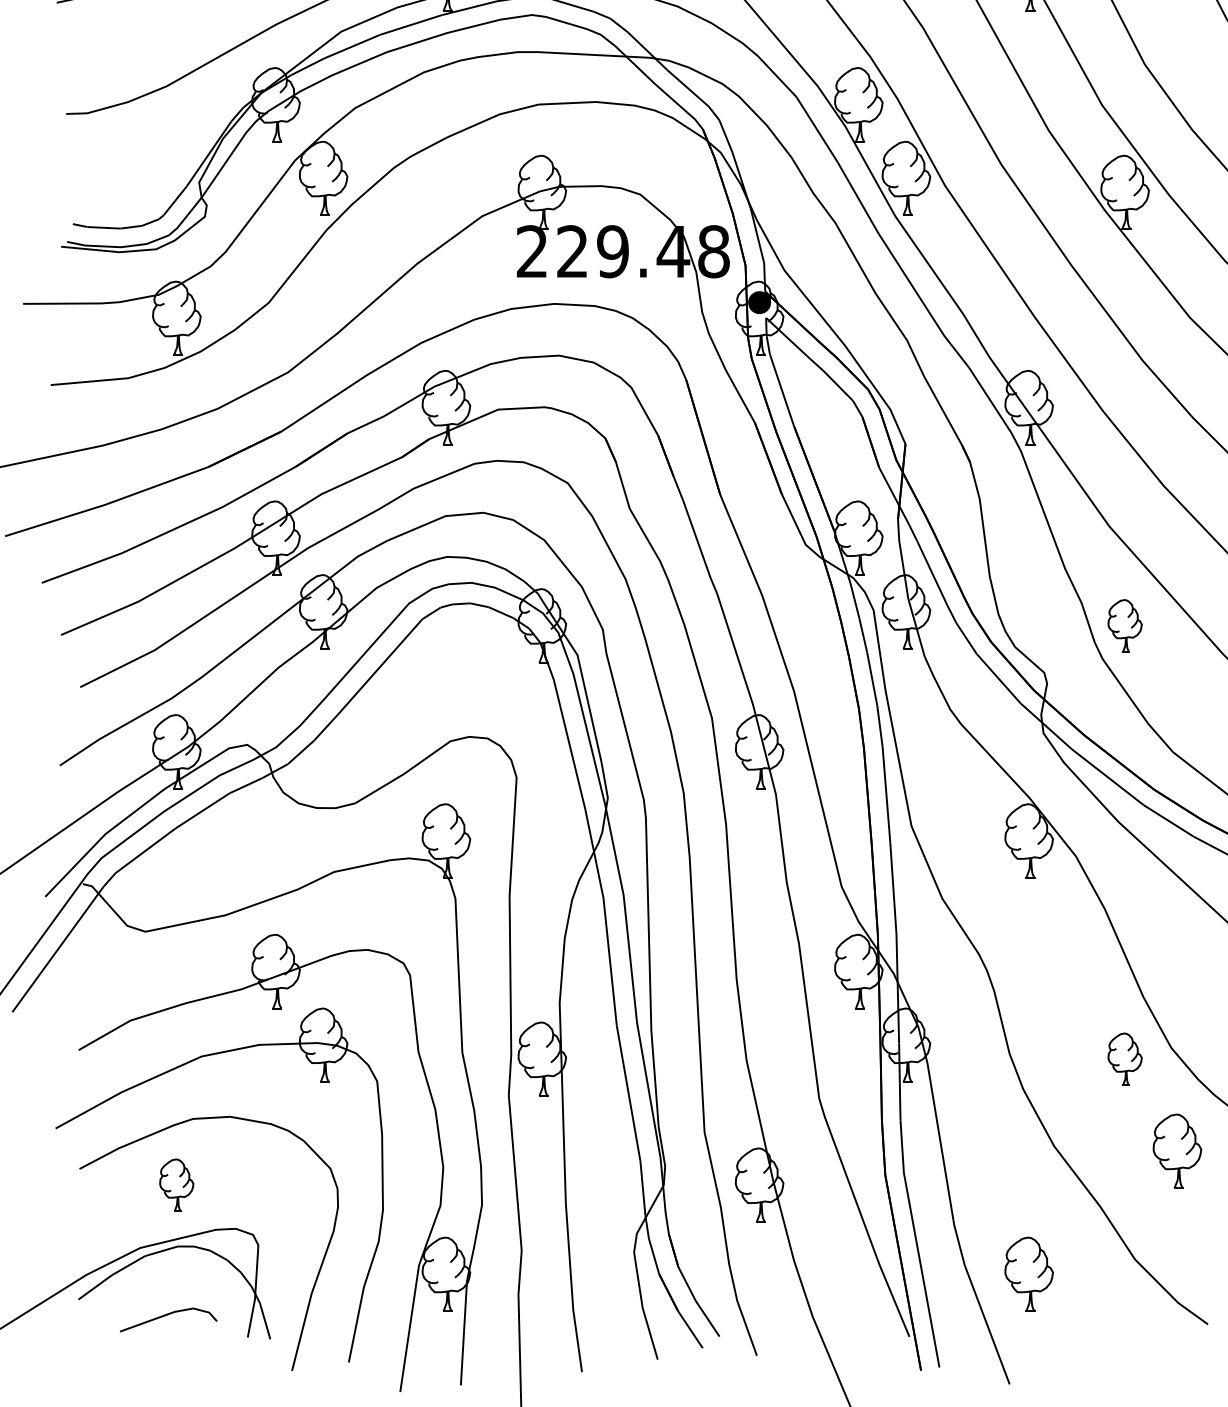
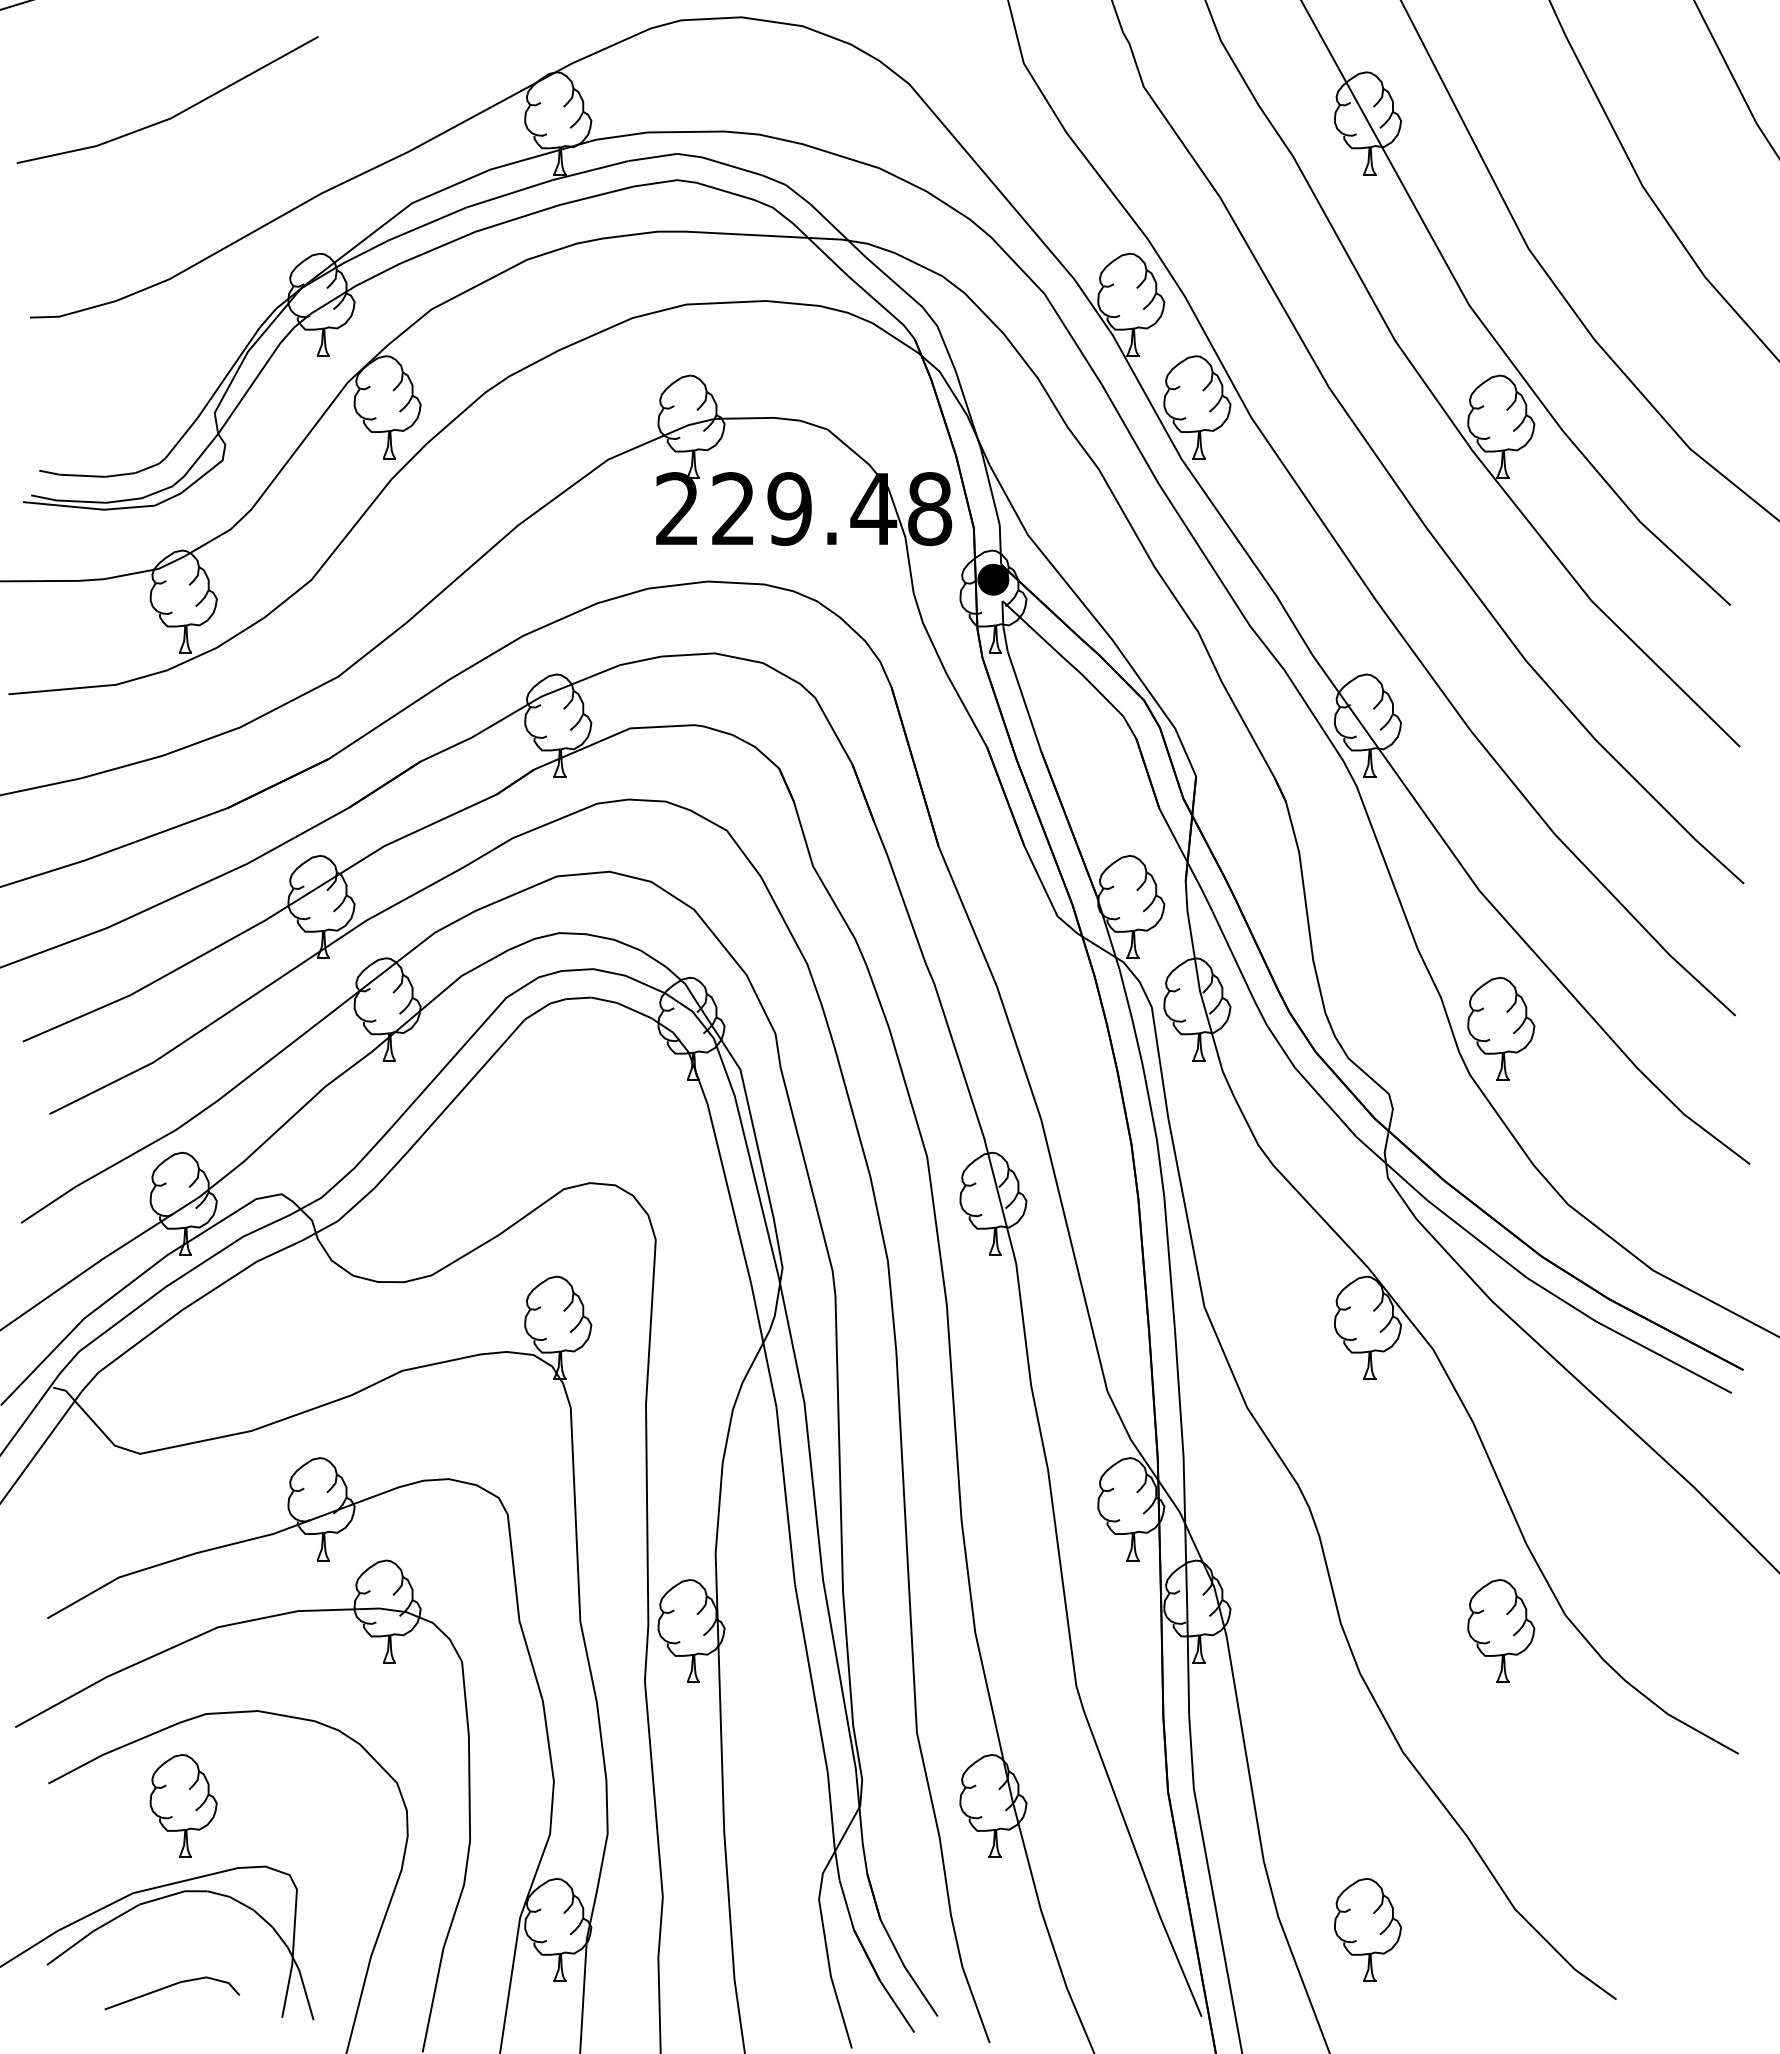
part: (1125, 625) -> (1501, 1028), size x1.43
part: (1125, 1058) -> (1501, 1630), size x1.43
part: (1177, 1150) -> (1573, 1758), removed
part: (176, 1184) -> (183, 1805), size x1.43

